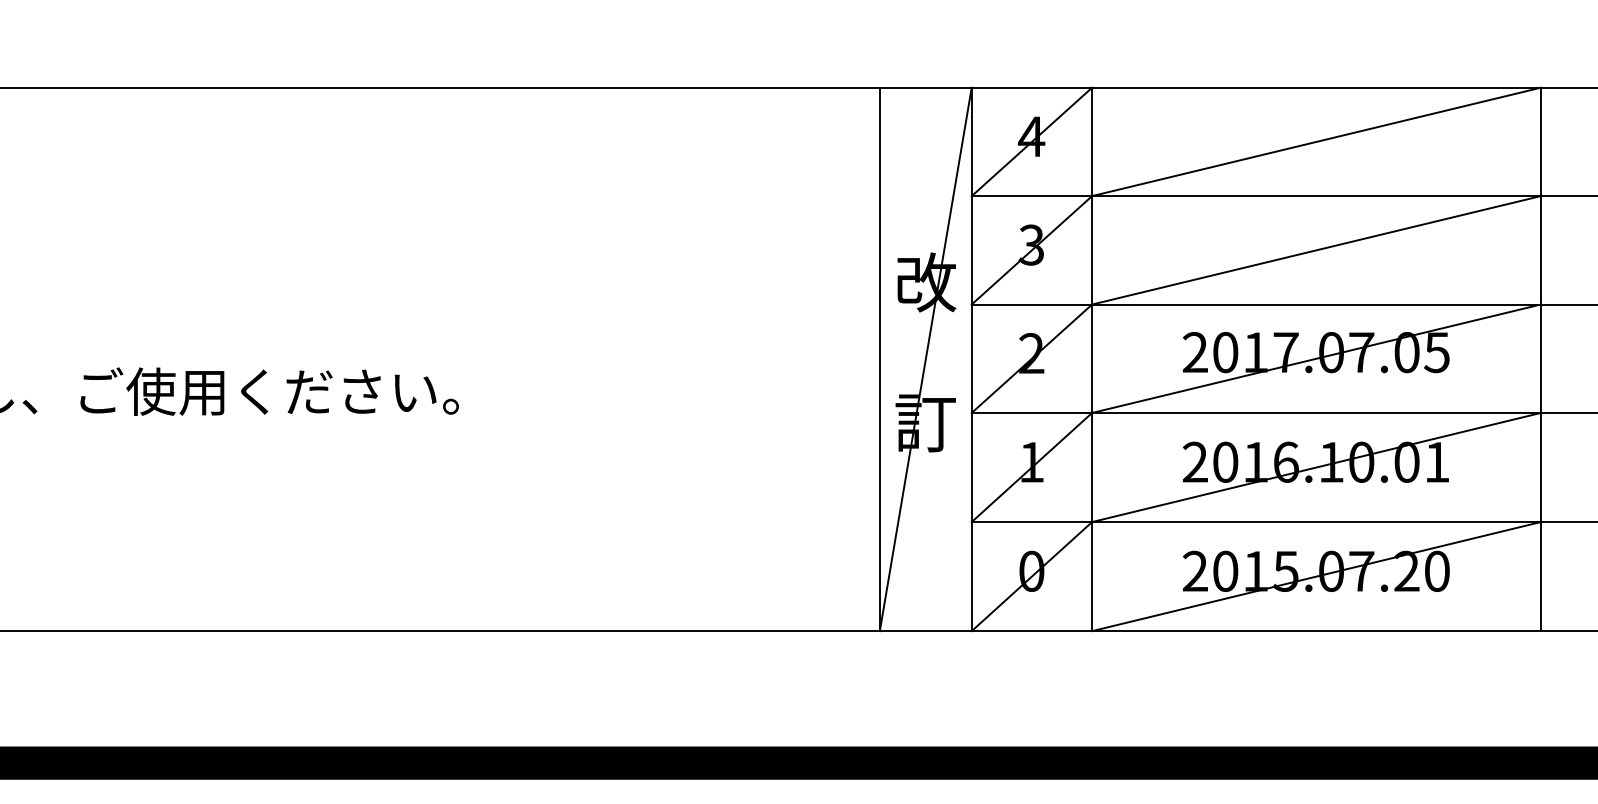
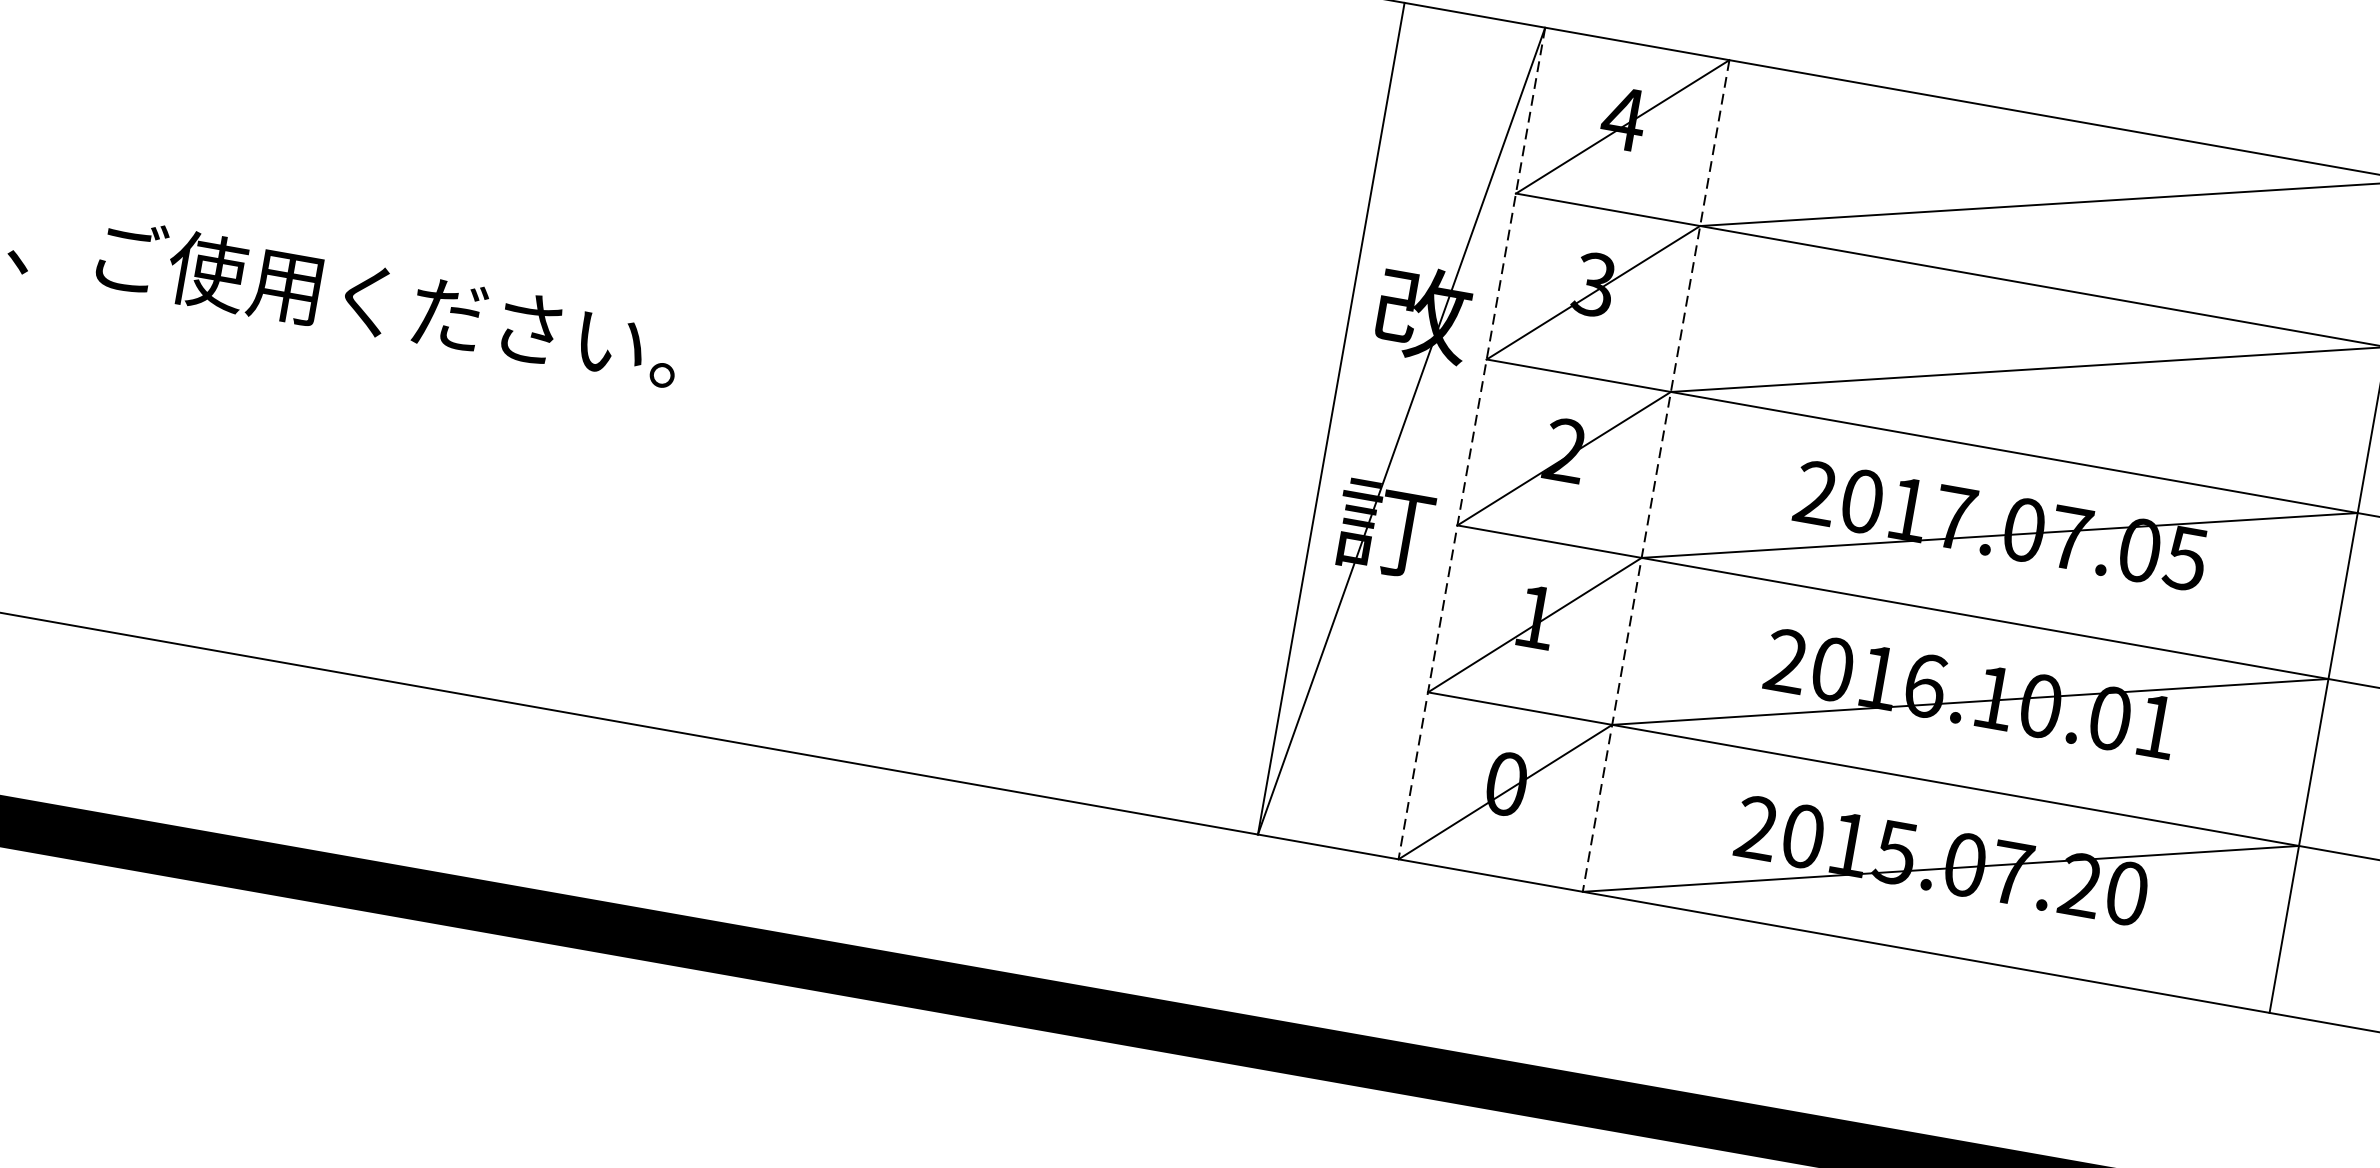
line: (971, 359) -> (1471, 443), solid -> dashed
line: (1092, 359) -> (1656, 476), solid -> dashed

